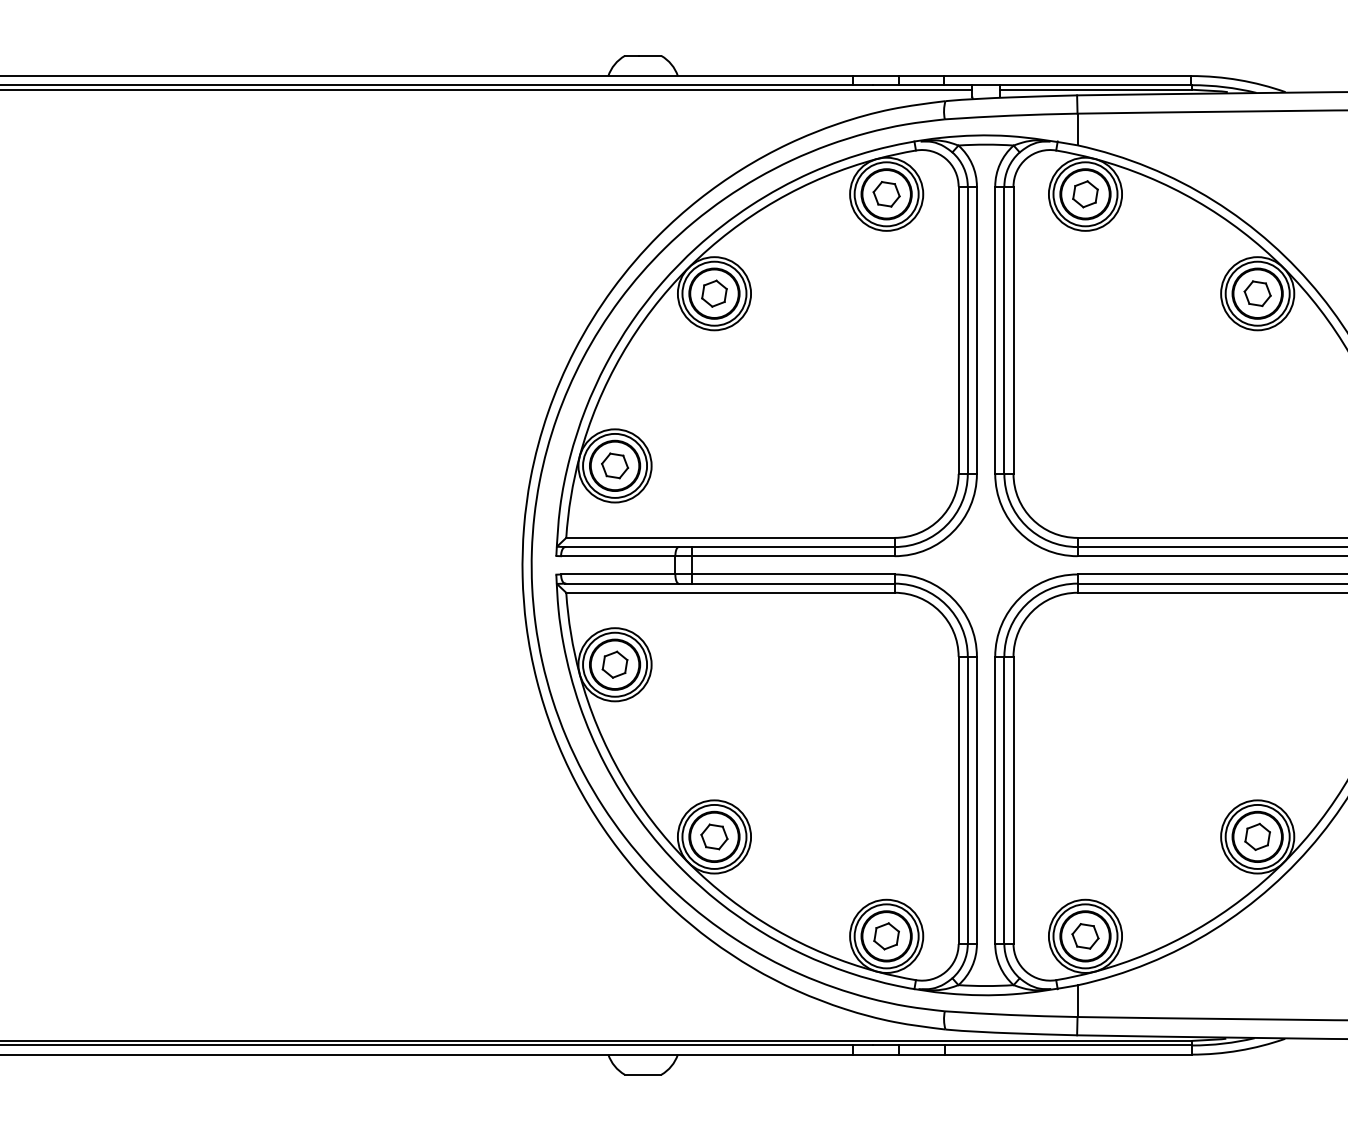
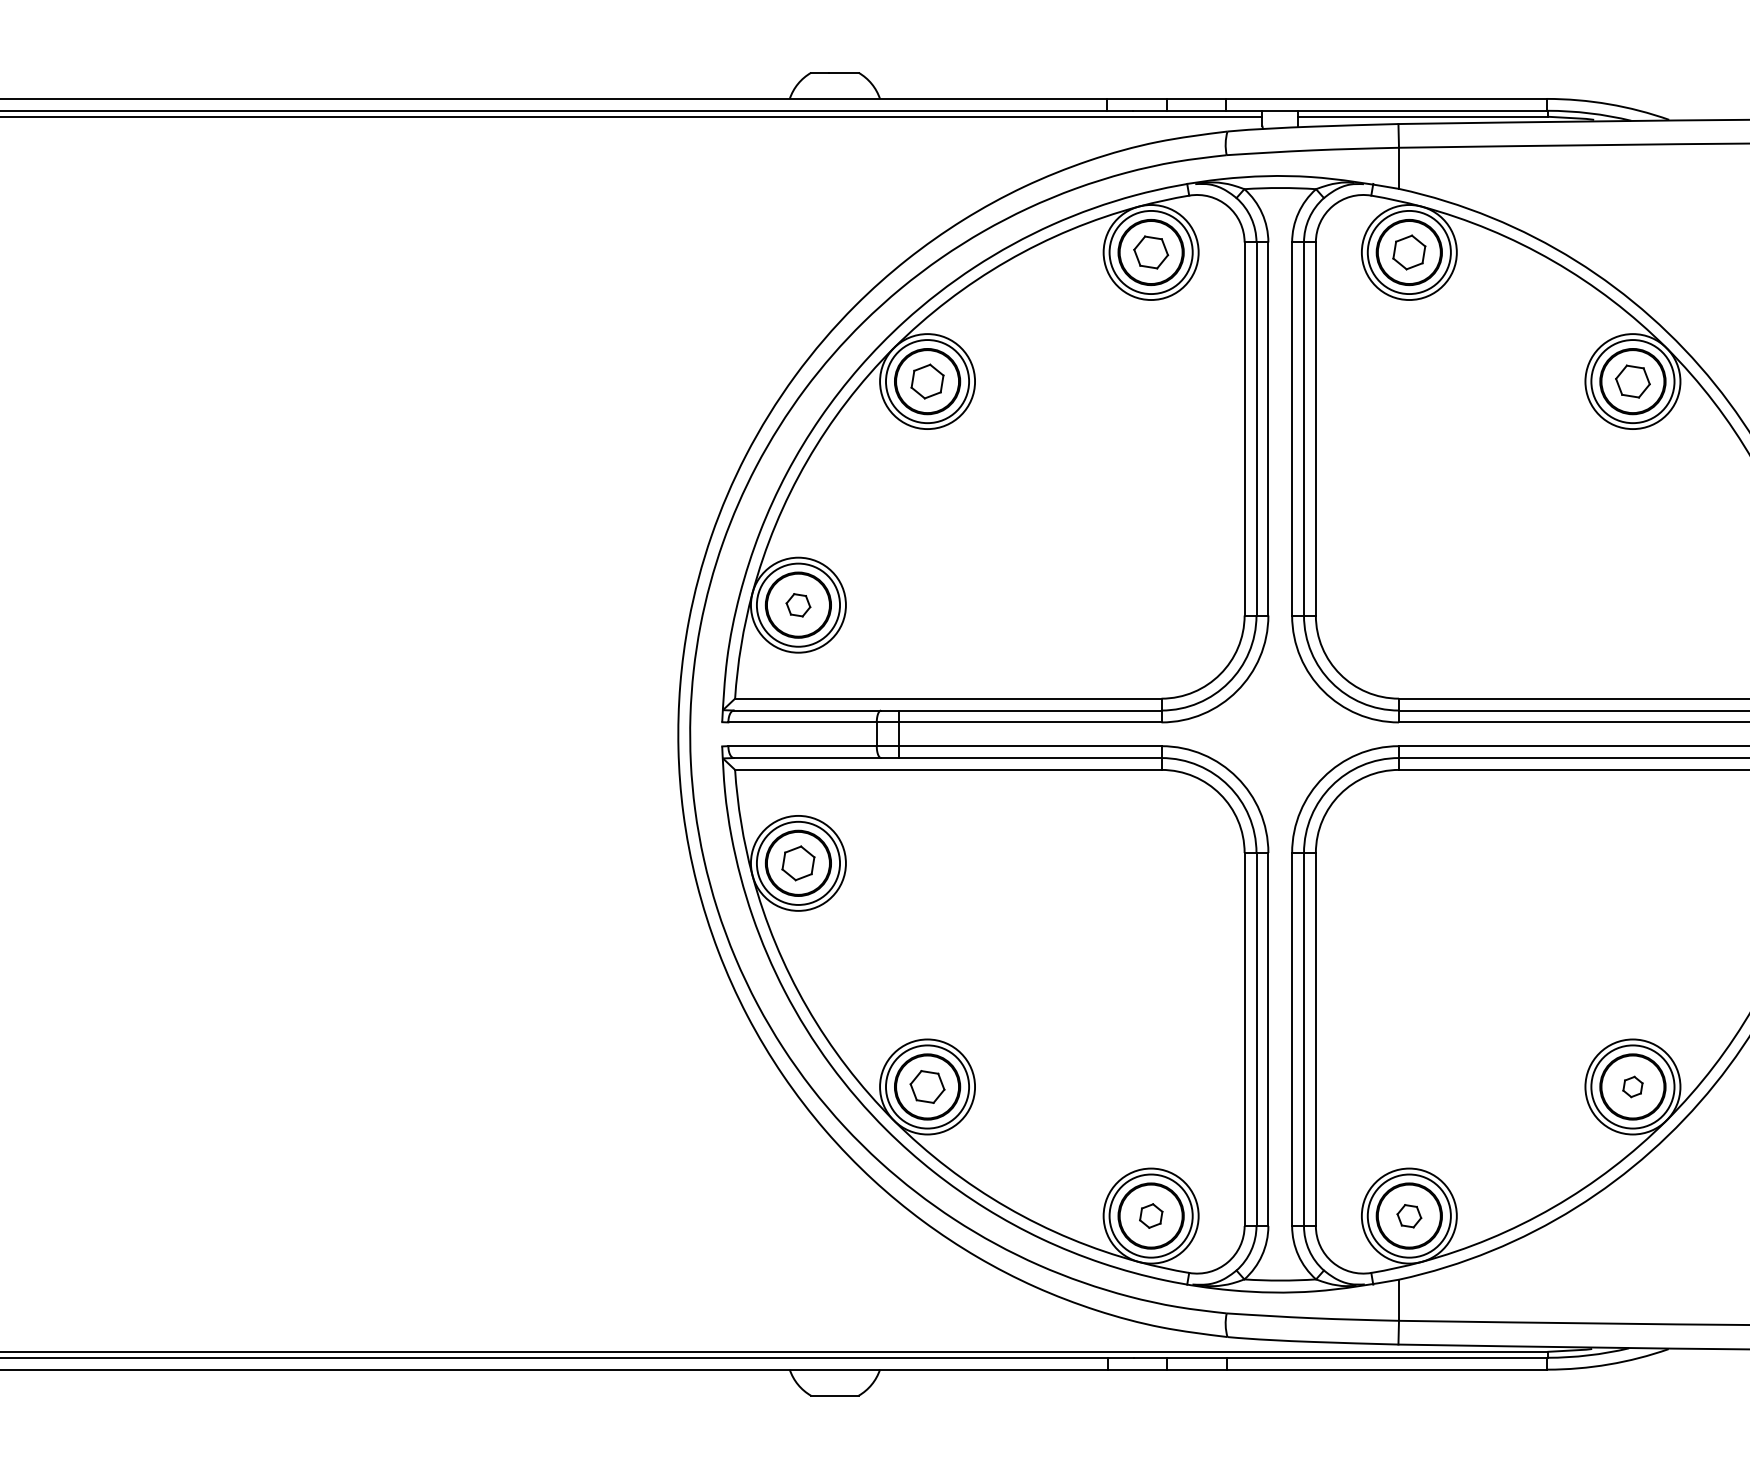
part: (615, 466) -> (798, 605), size x0.7
part: (1257, 836) -> (1632, 1086), size x0.6
part: (886, 935) -> (1151, 1215), size x0.7
part: (1085, 936) -> (1409, 1216), size x0.7

